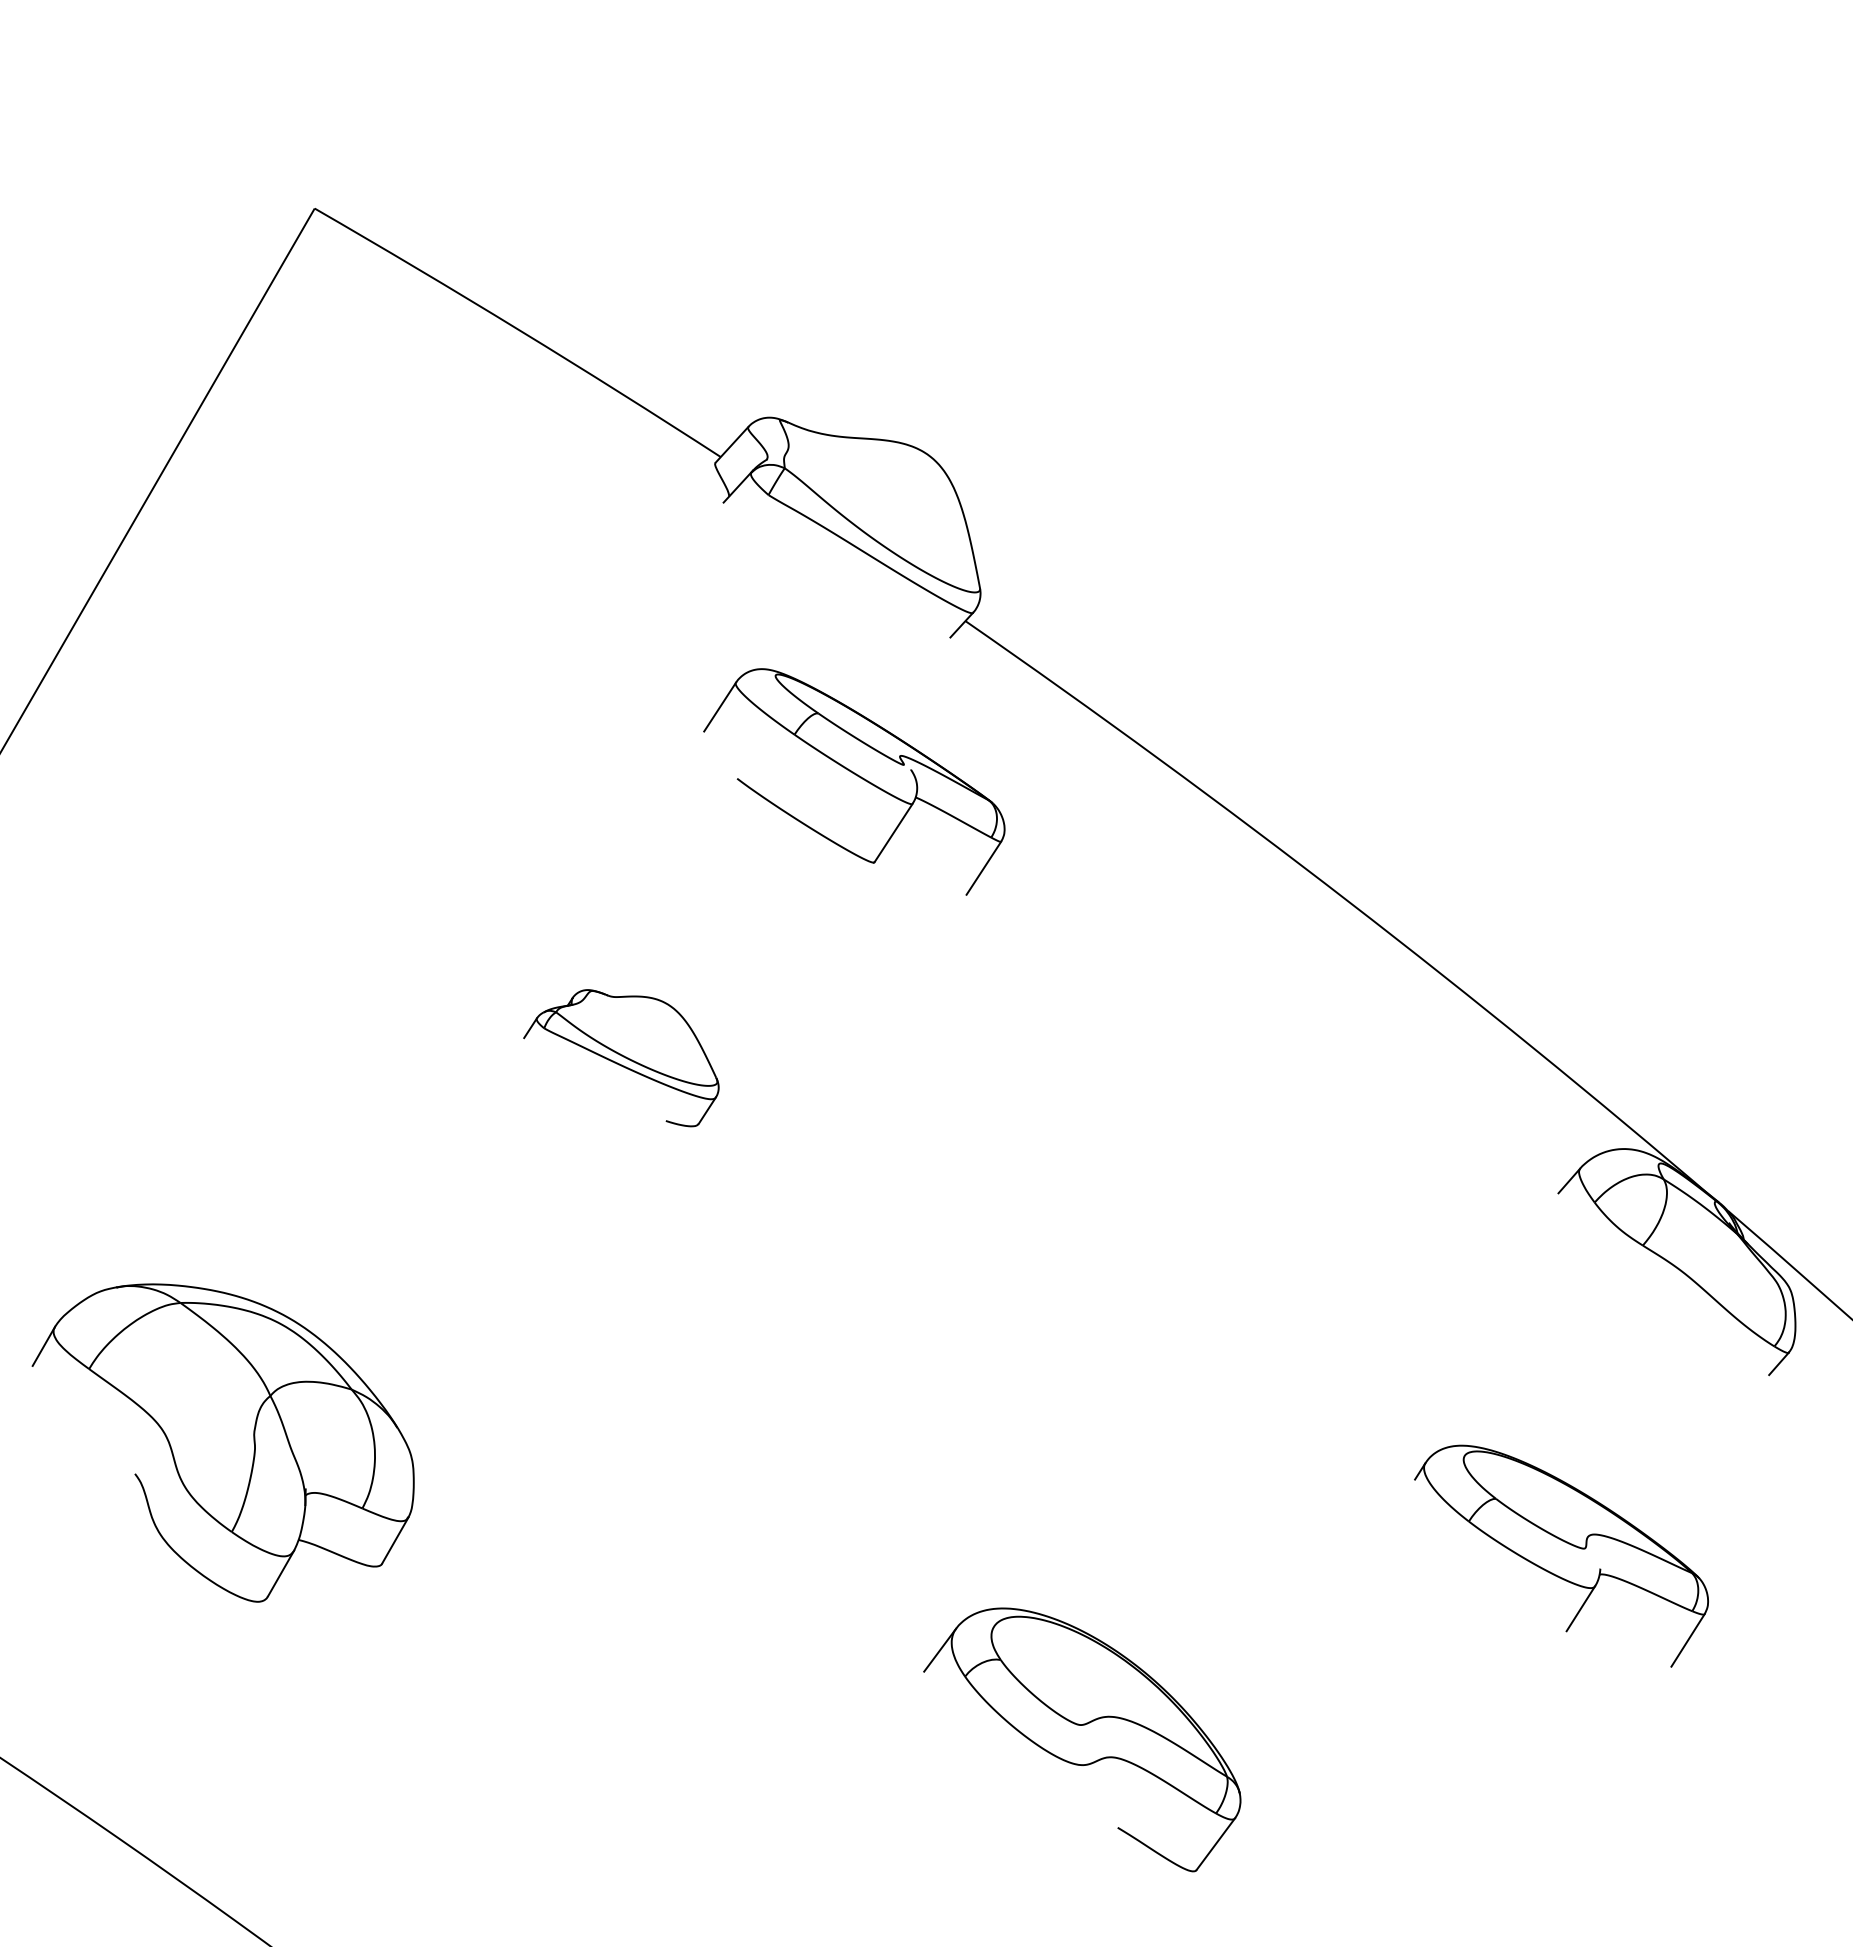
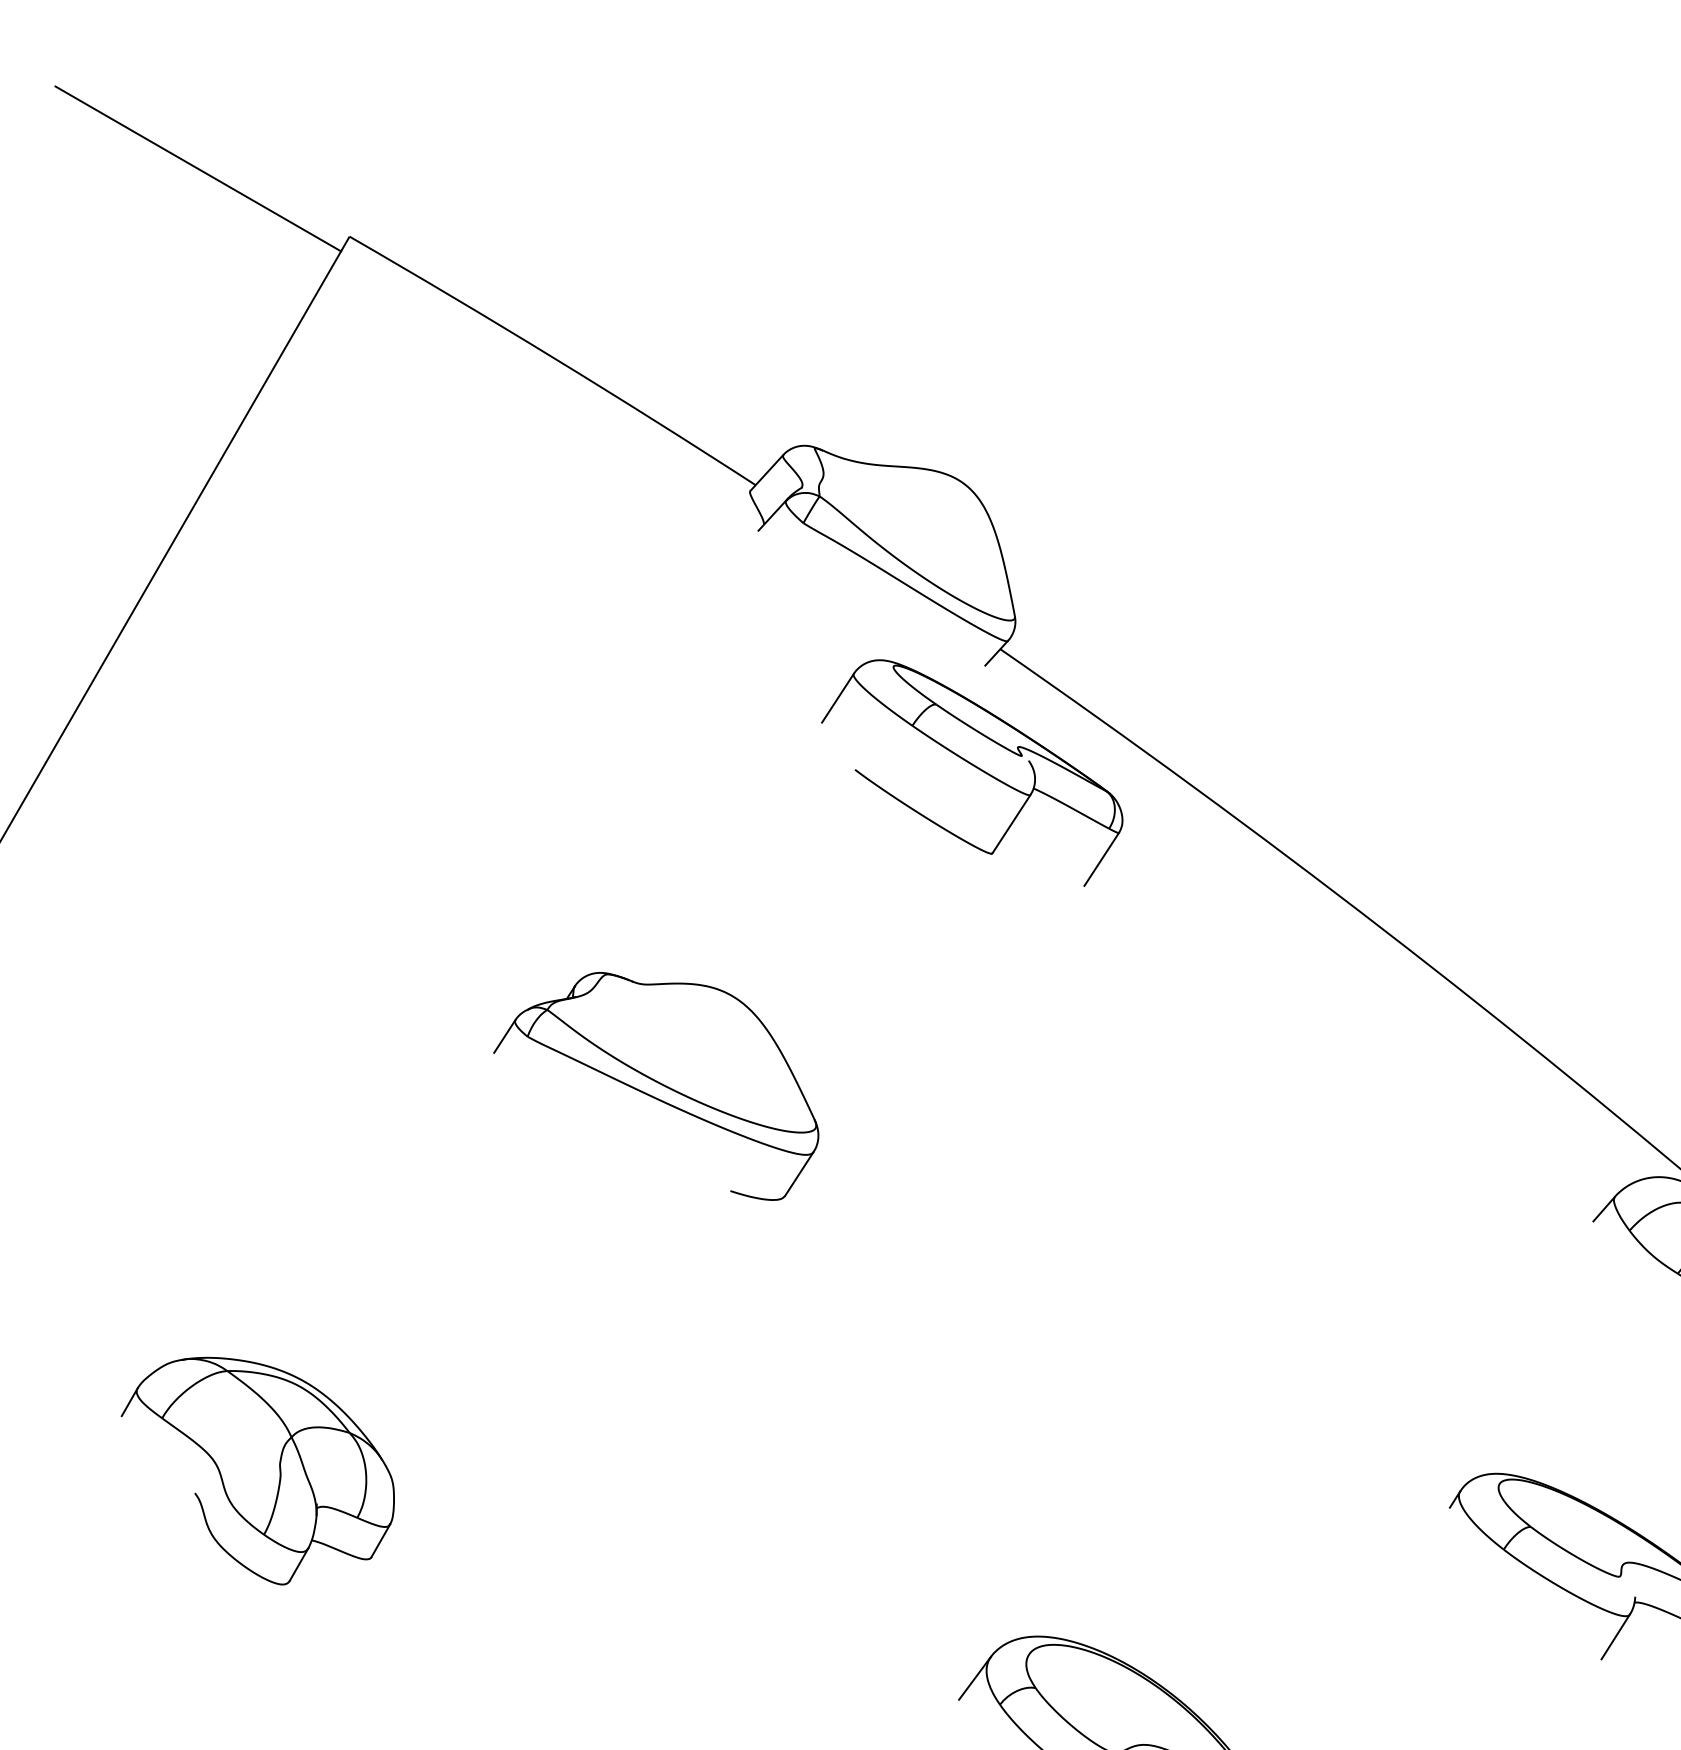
line: (163, 140) -> (198, 168), added
part: (854, 781) -> (972, 772), moved
part: (621, 1057) -> (656, 1085), size x1.67
part: (222, 1442) -> (257, 1470), size x0.71

